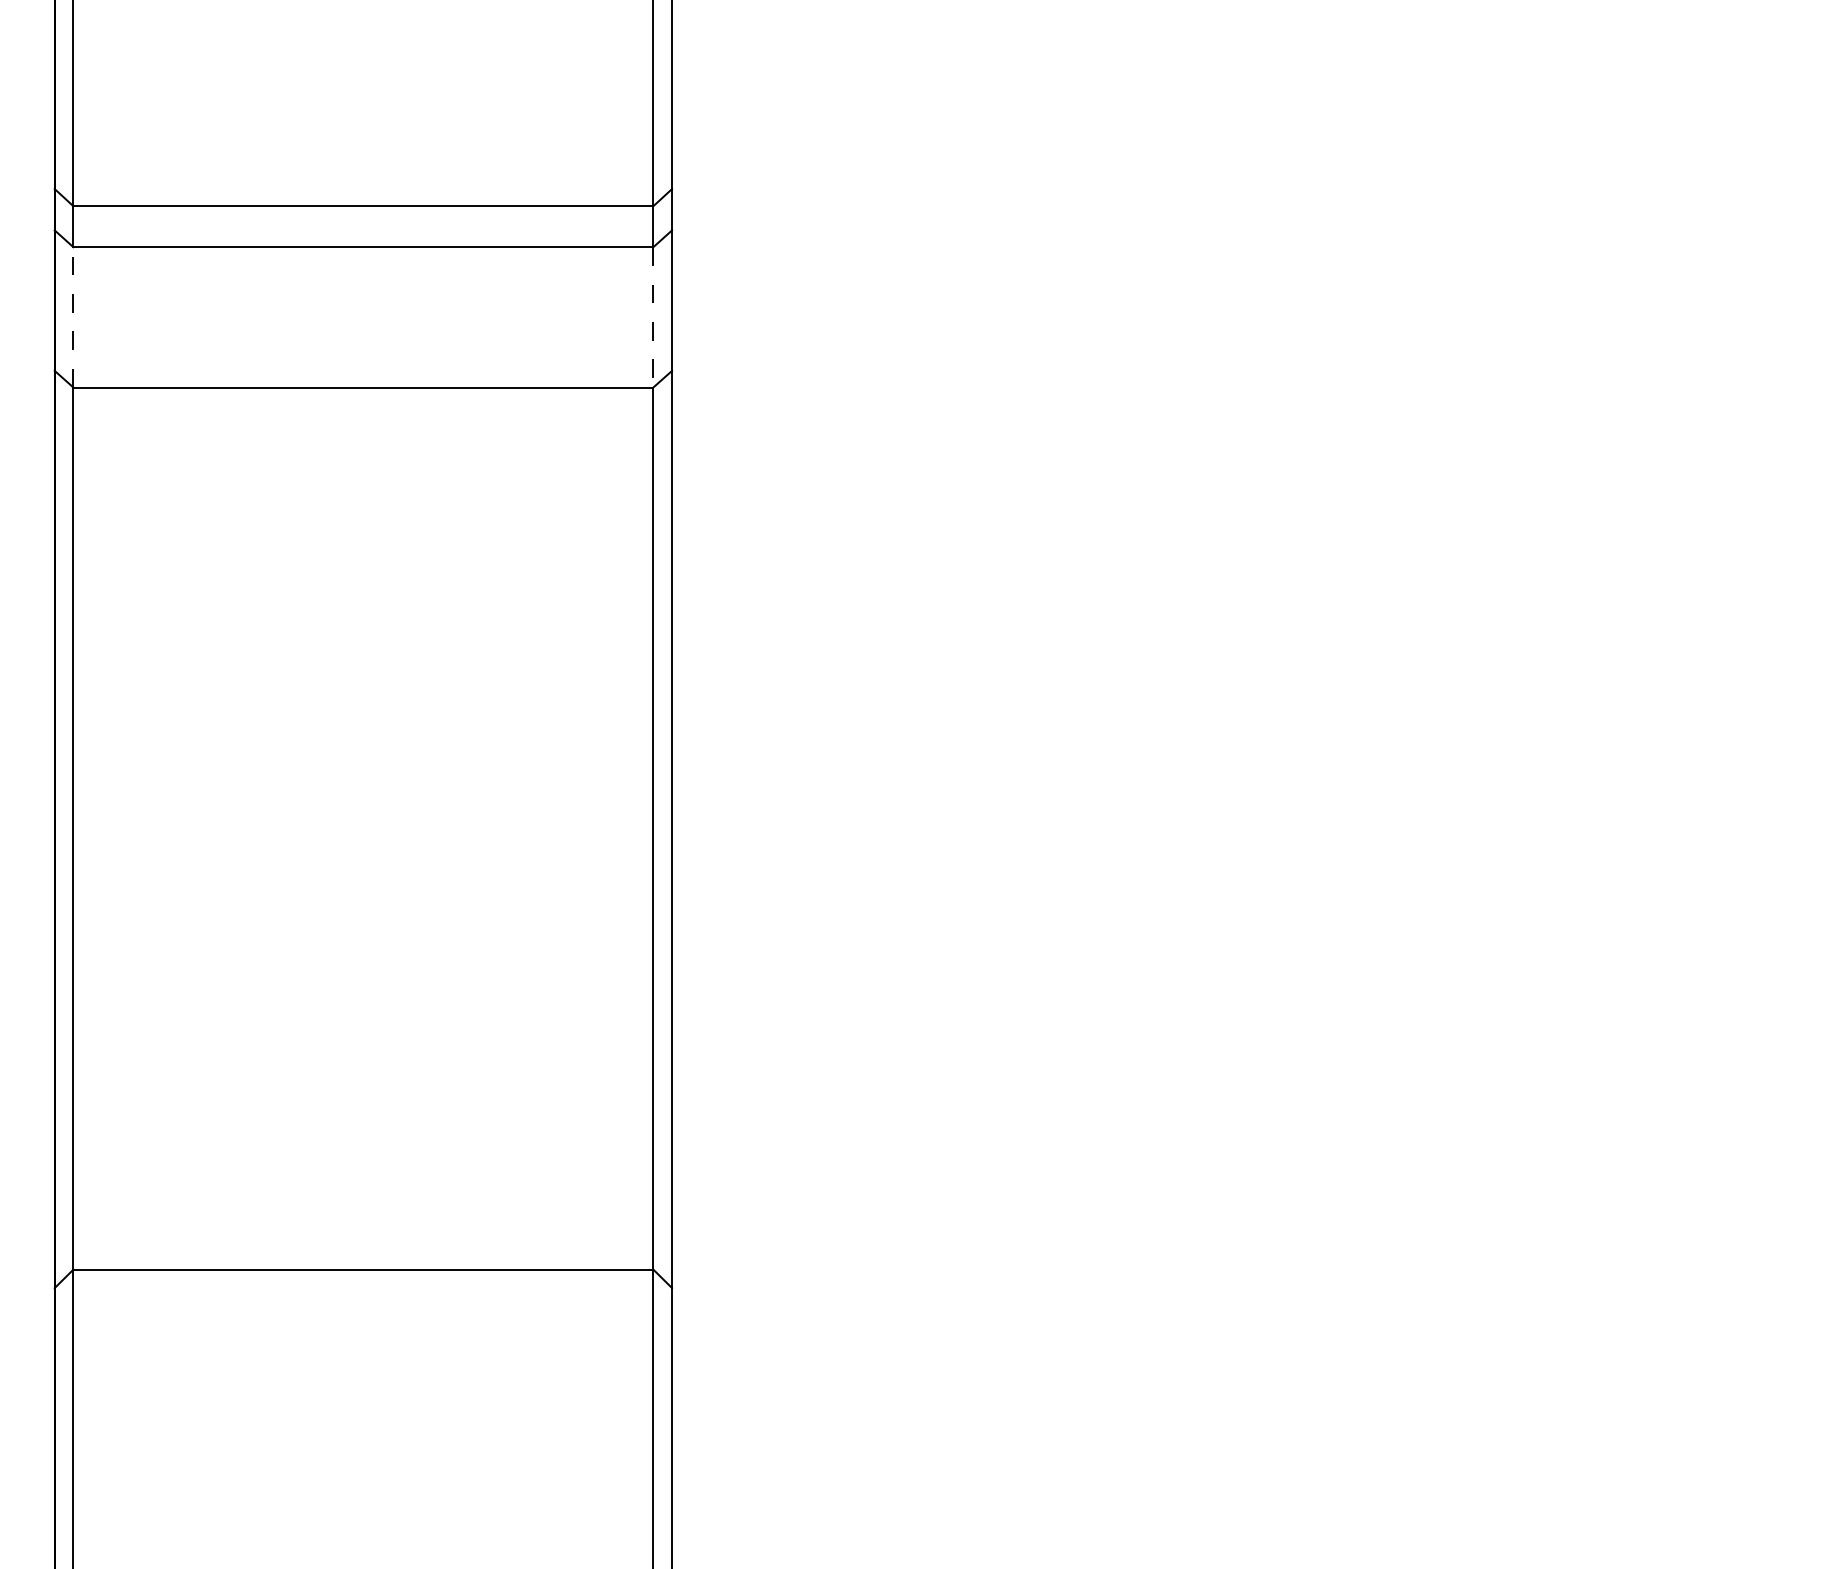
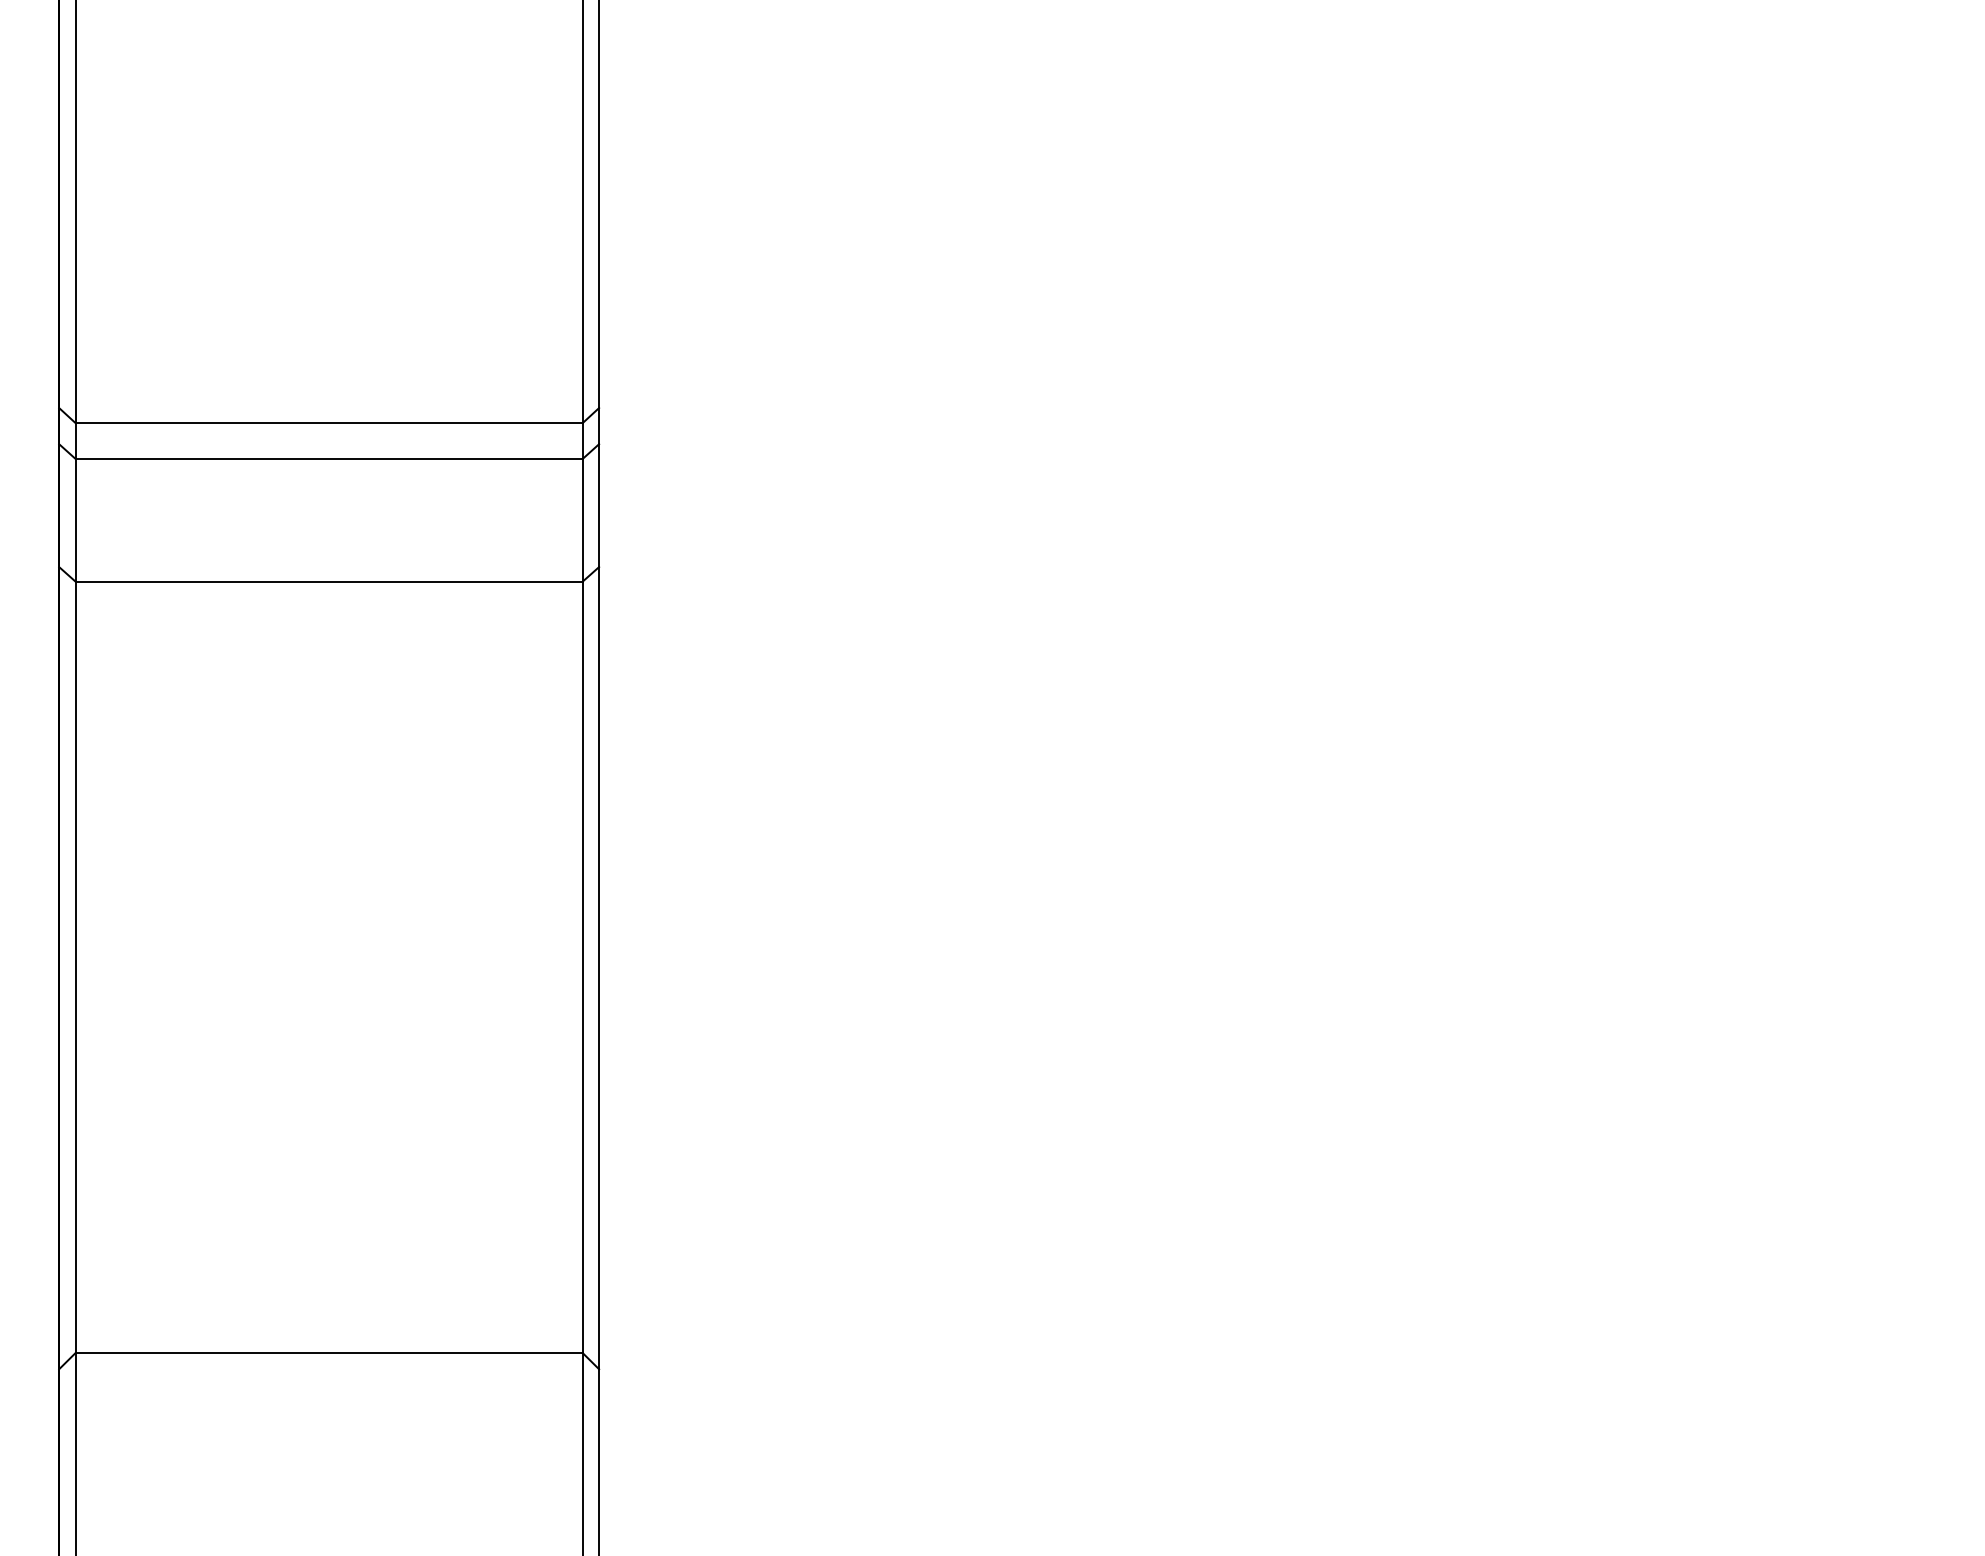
line: (73, 316) -> (75, 519), dashed -> solid
line: (653, 317) -> (582, 520), dashed -> solid

